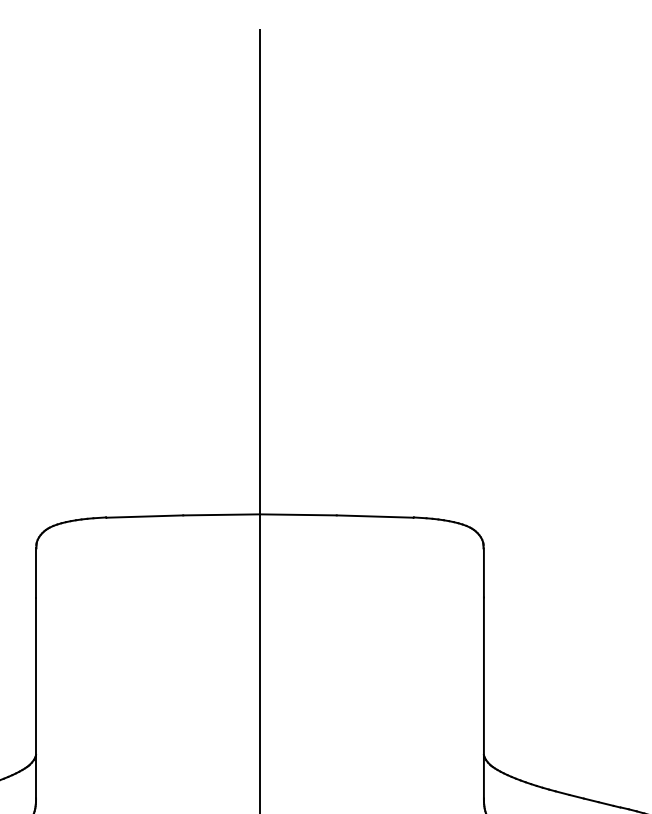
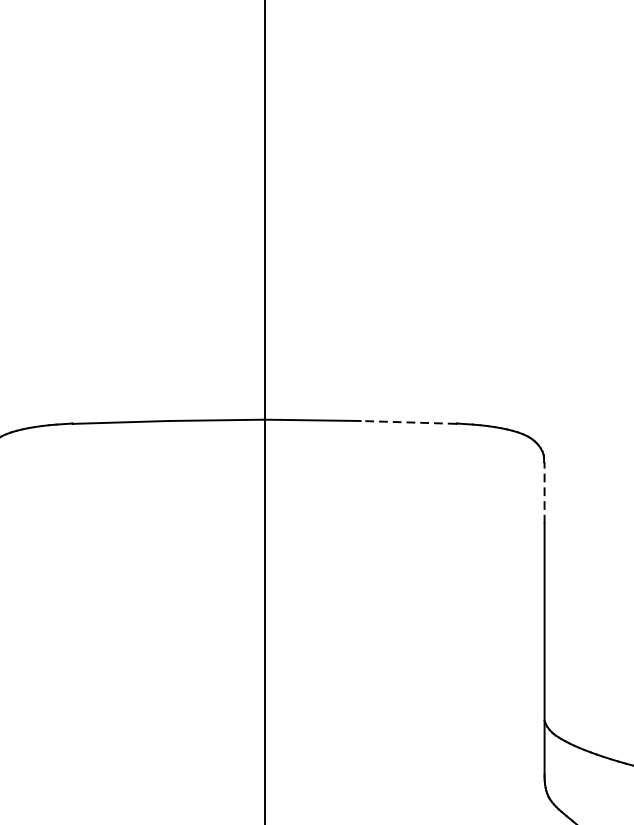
line: (374, 516) -> (407, 422), solid -> dashed
line: (483, 572) -> (544, 492), solid -> dashed

